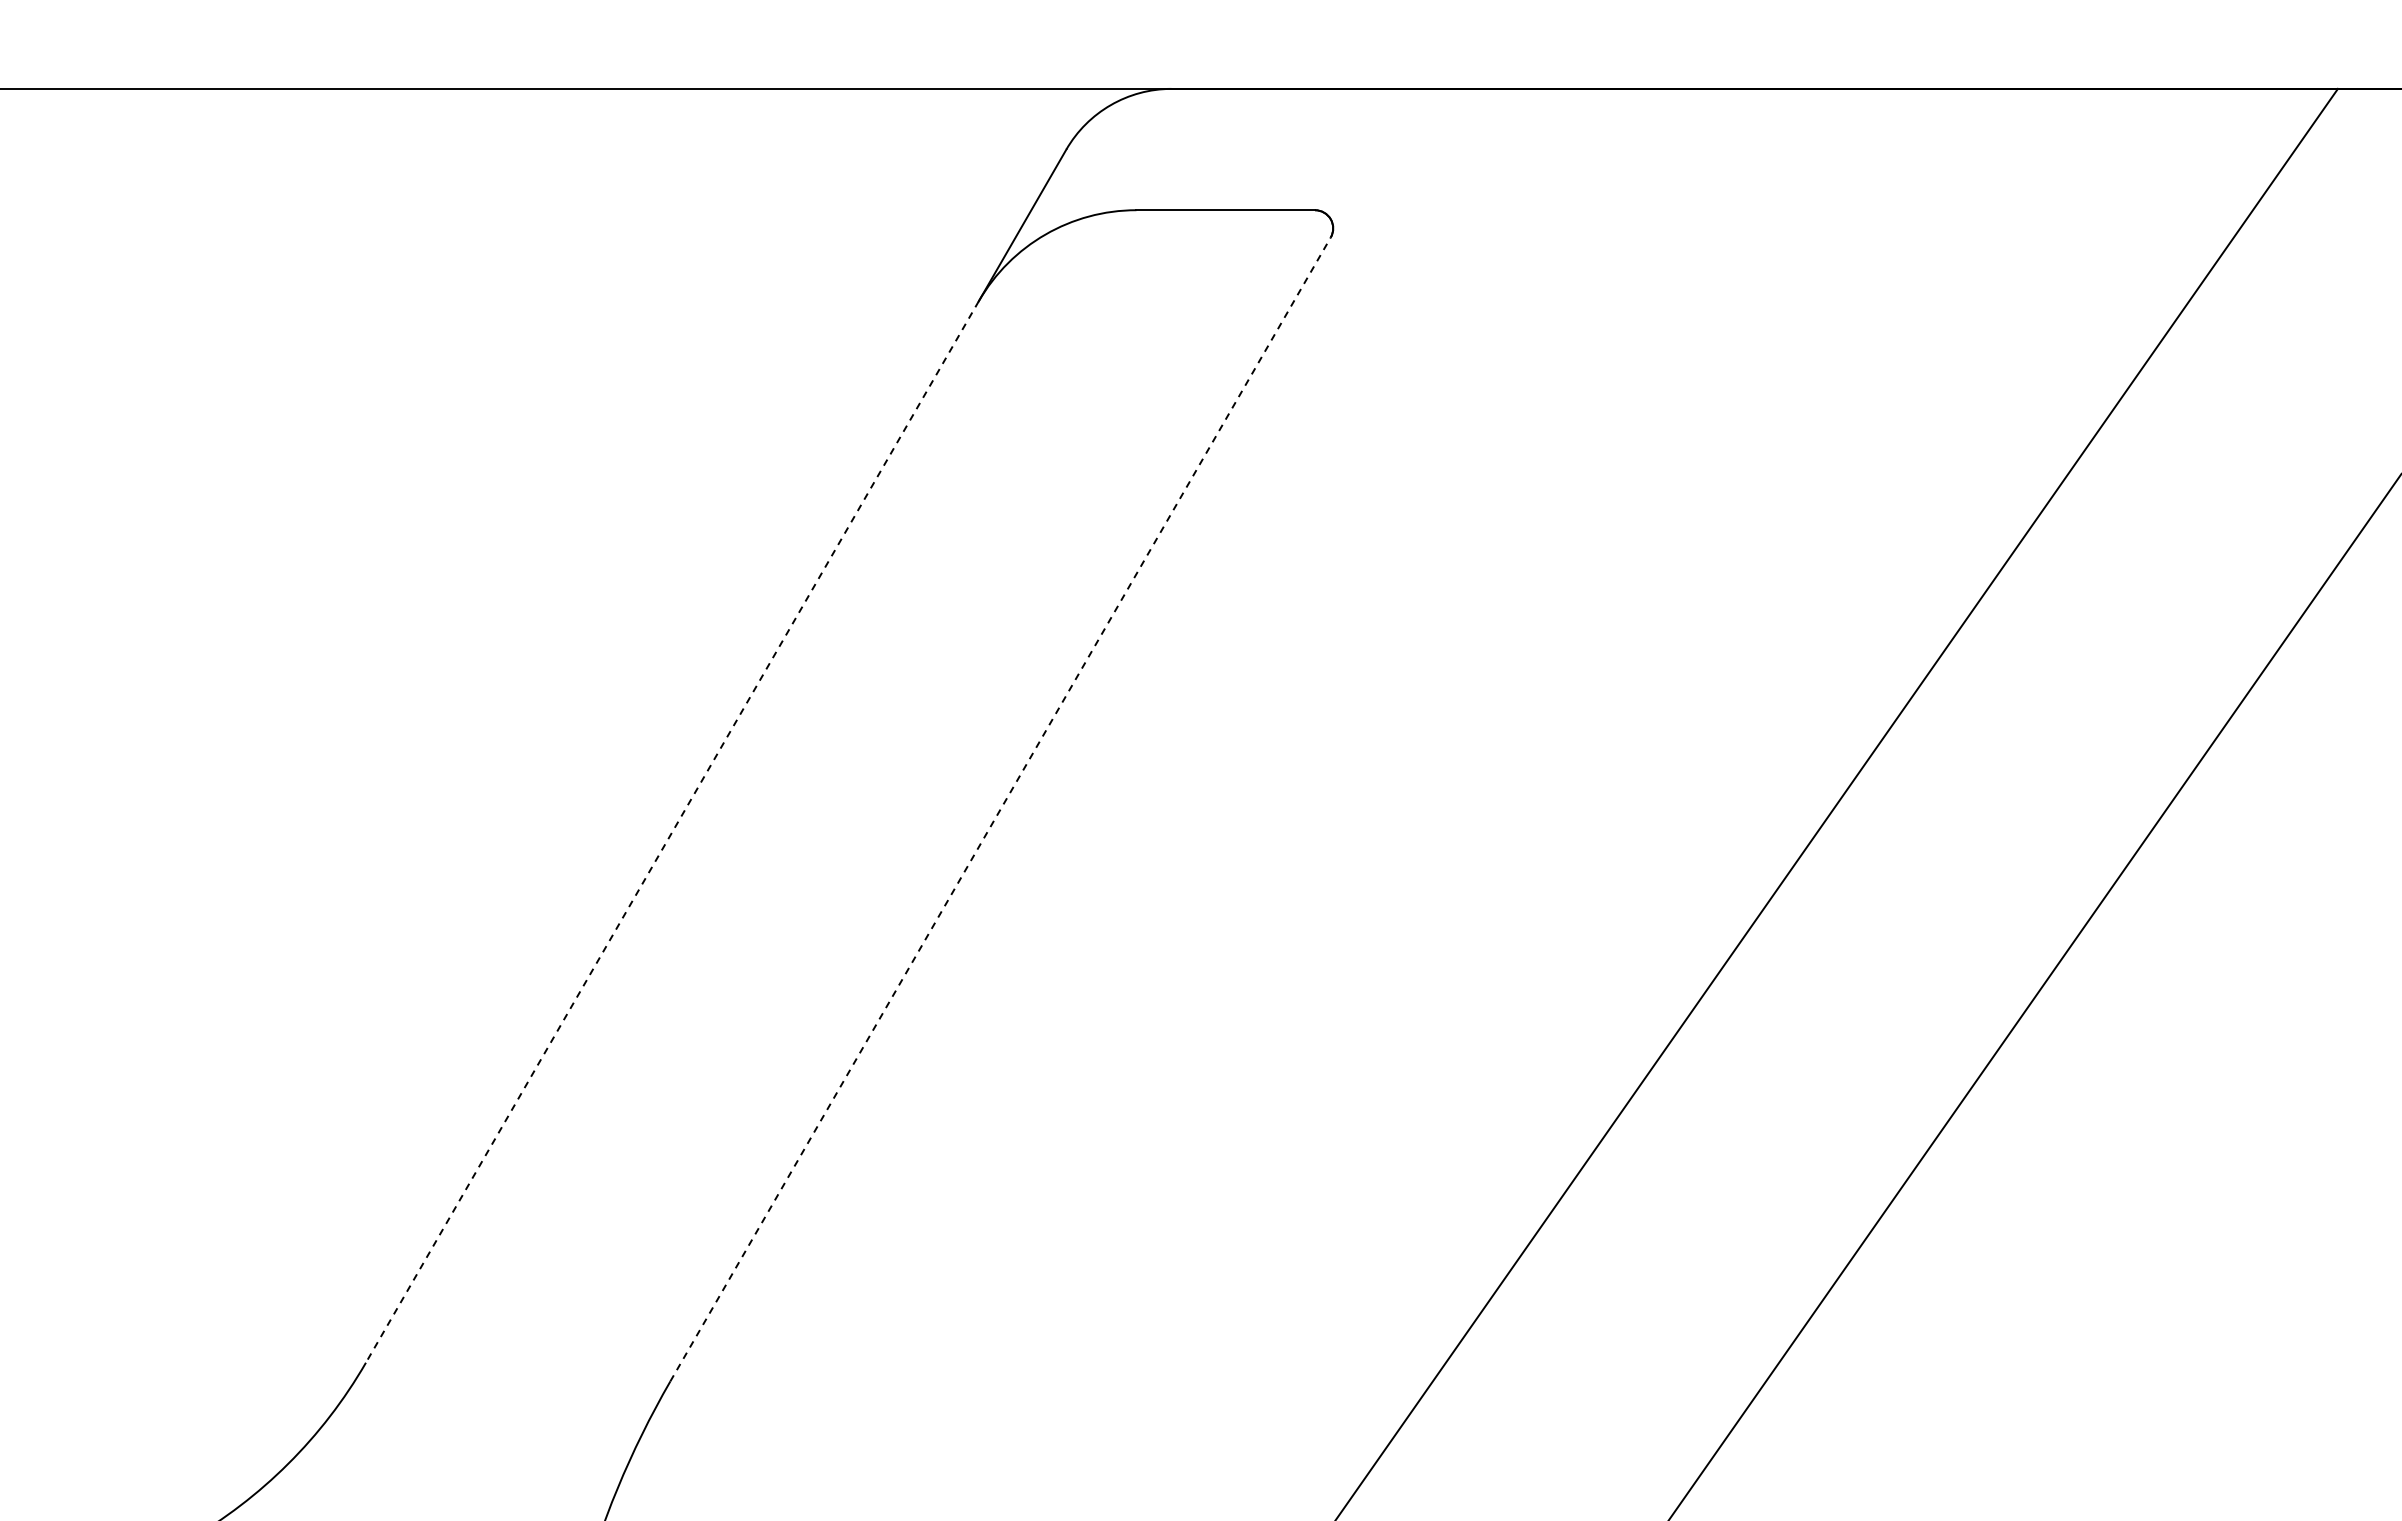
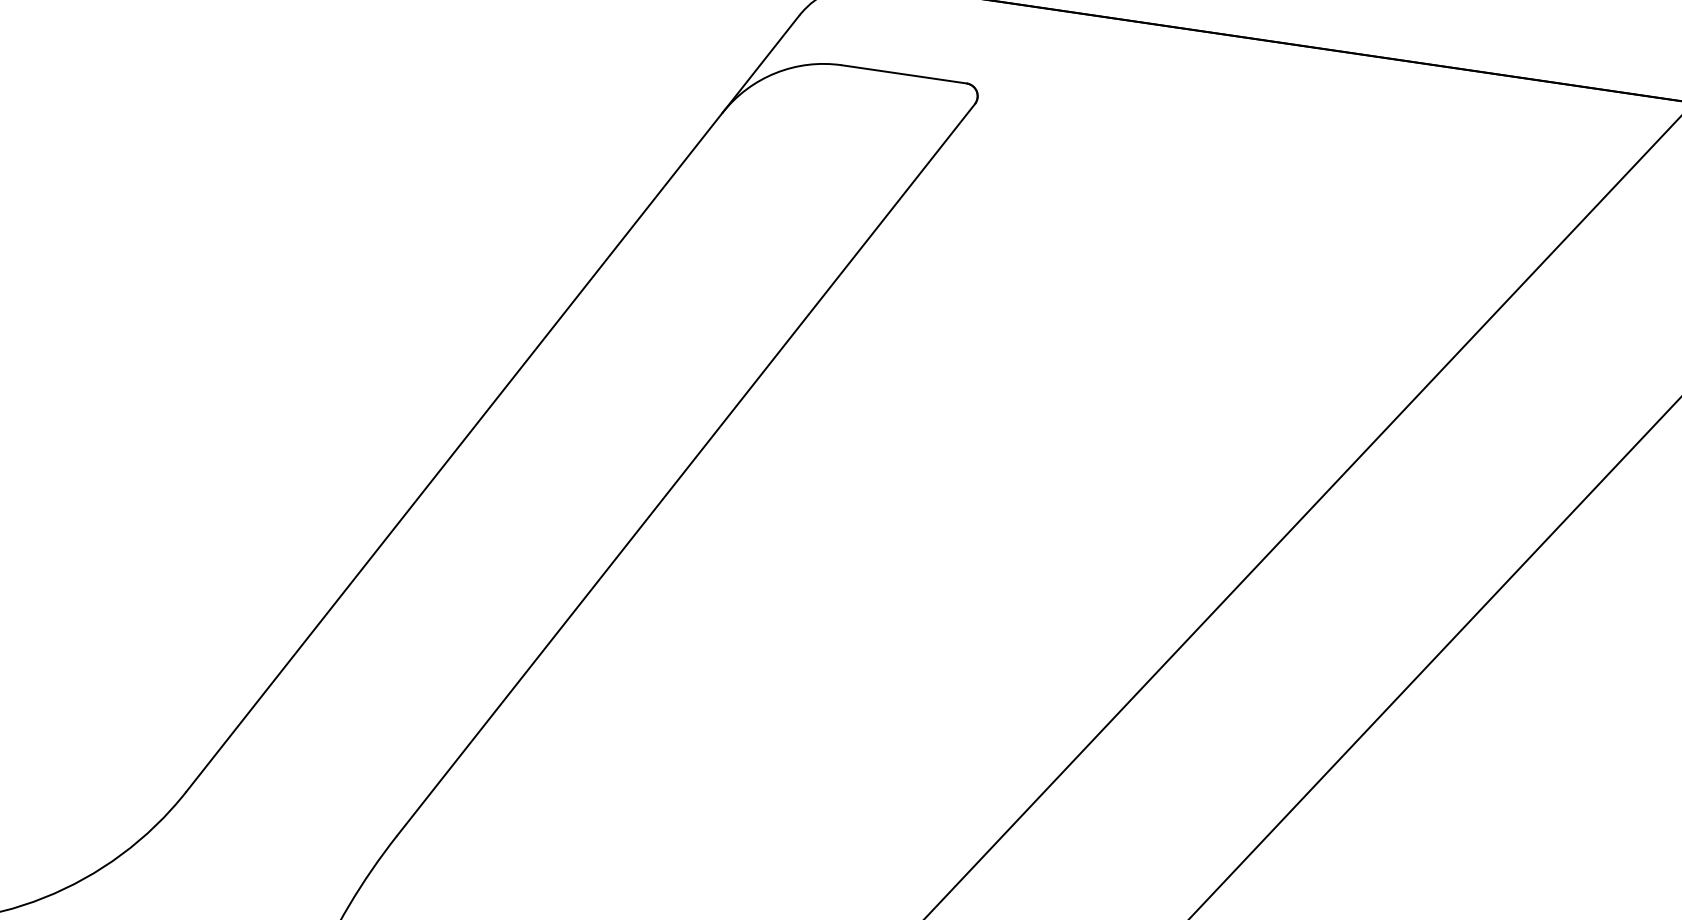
line: (1000, 809) -> (685, 470), dashed -> solid
line: (672, 831) -> (454, 451), dashed -> solid

